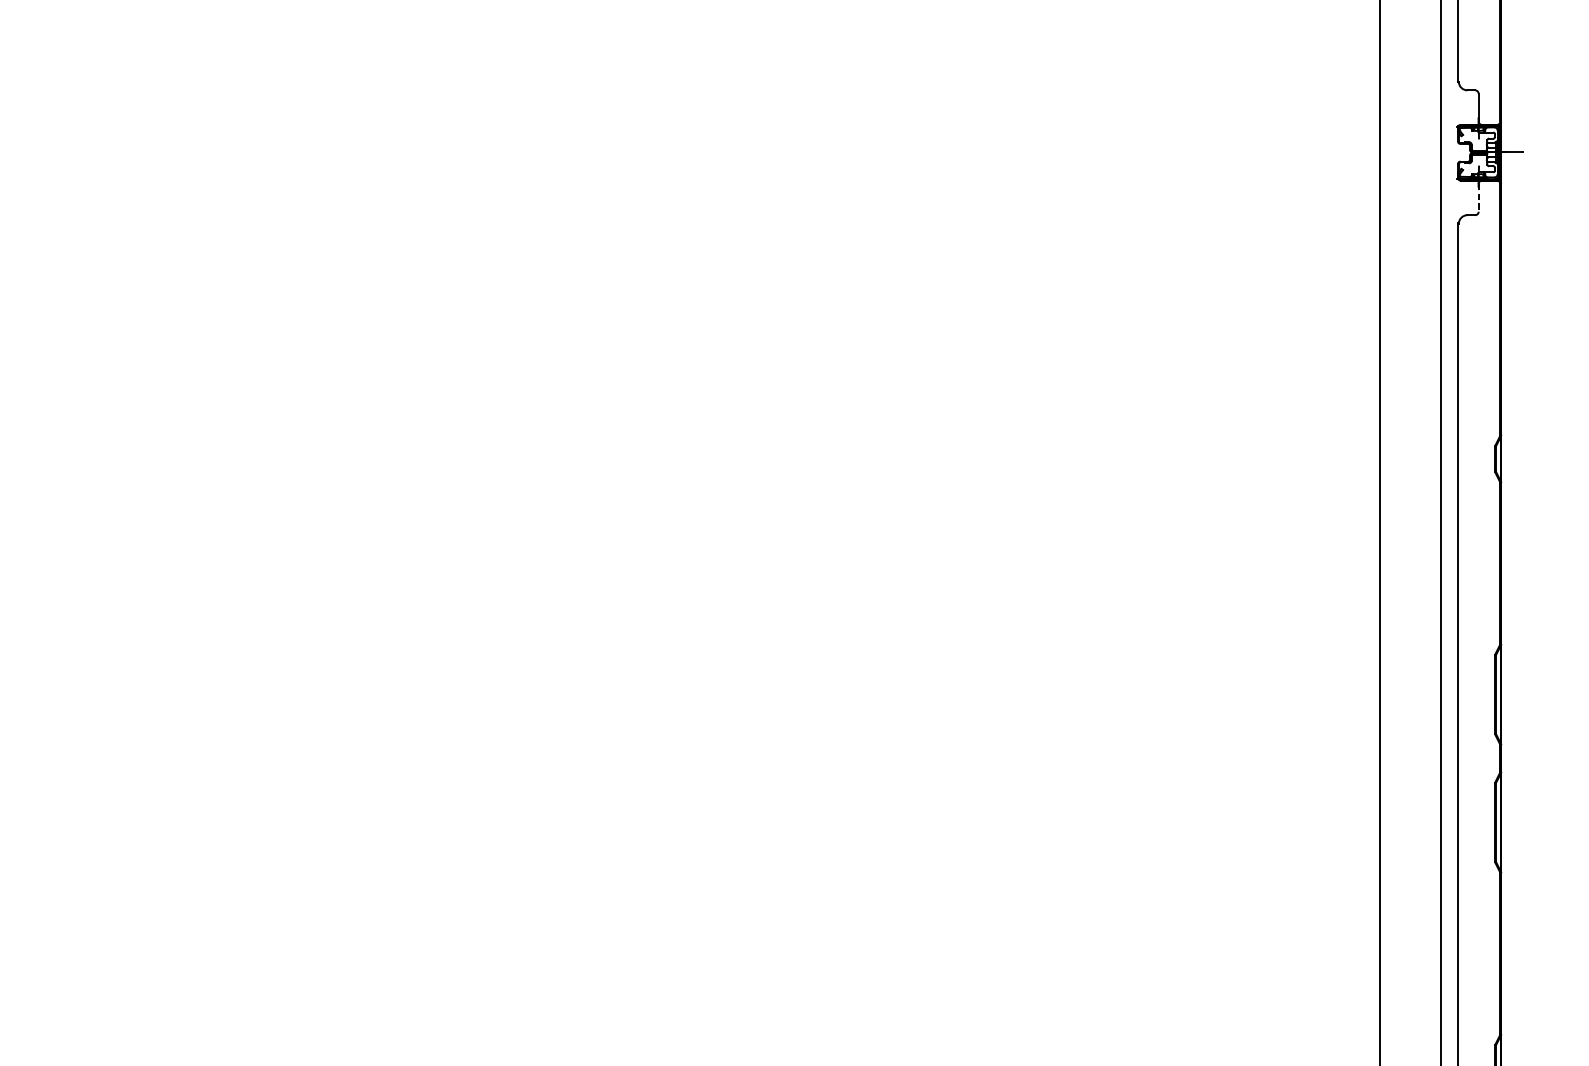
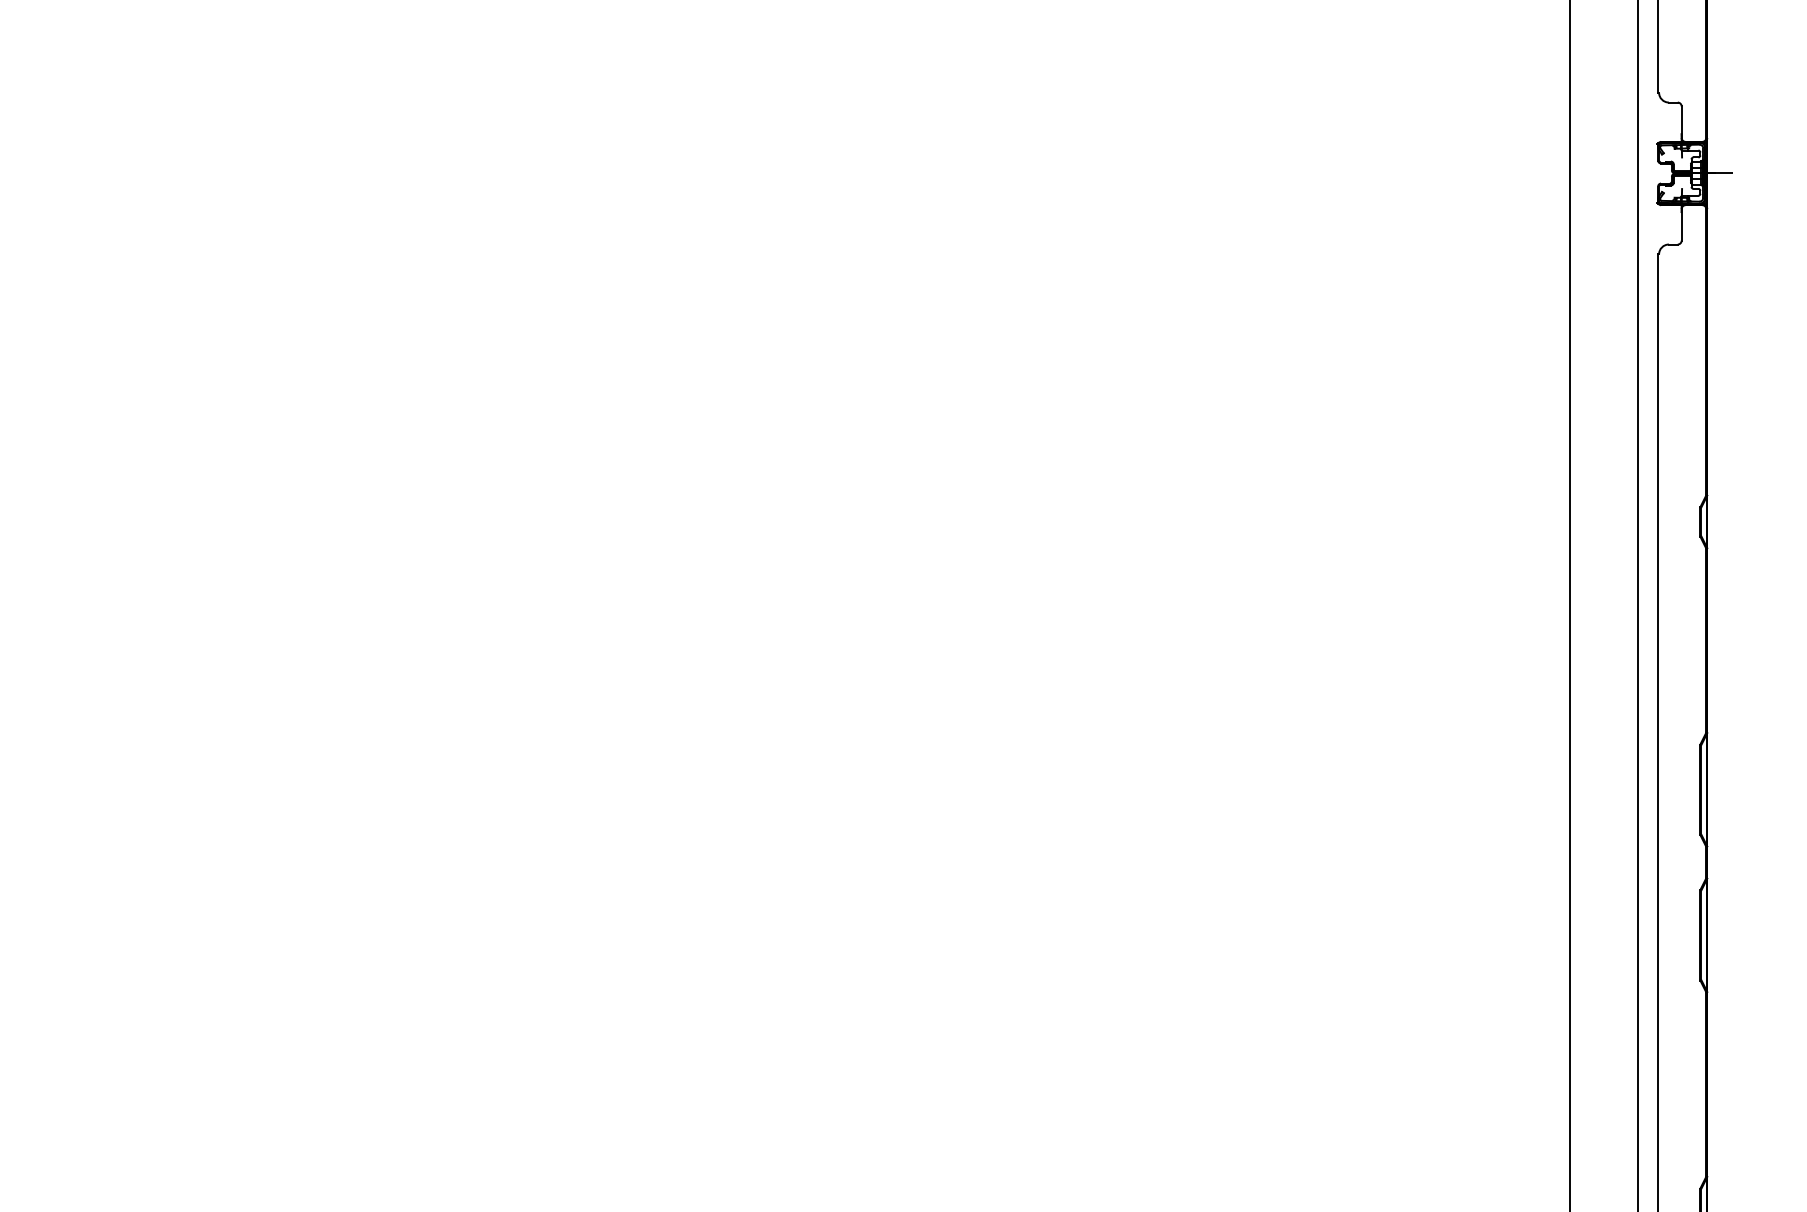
line: (1478, 197) -> (1681, 224), dashed -> solid

